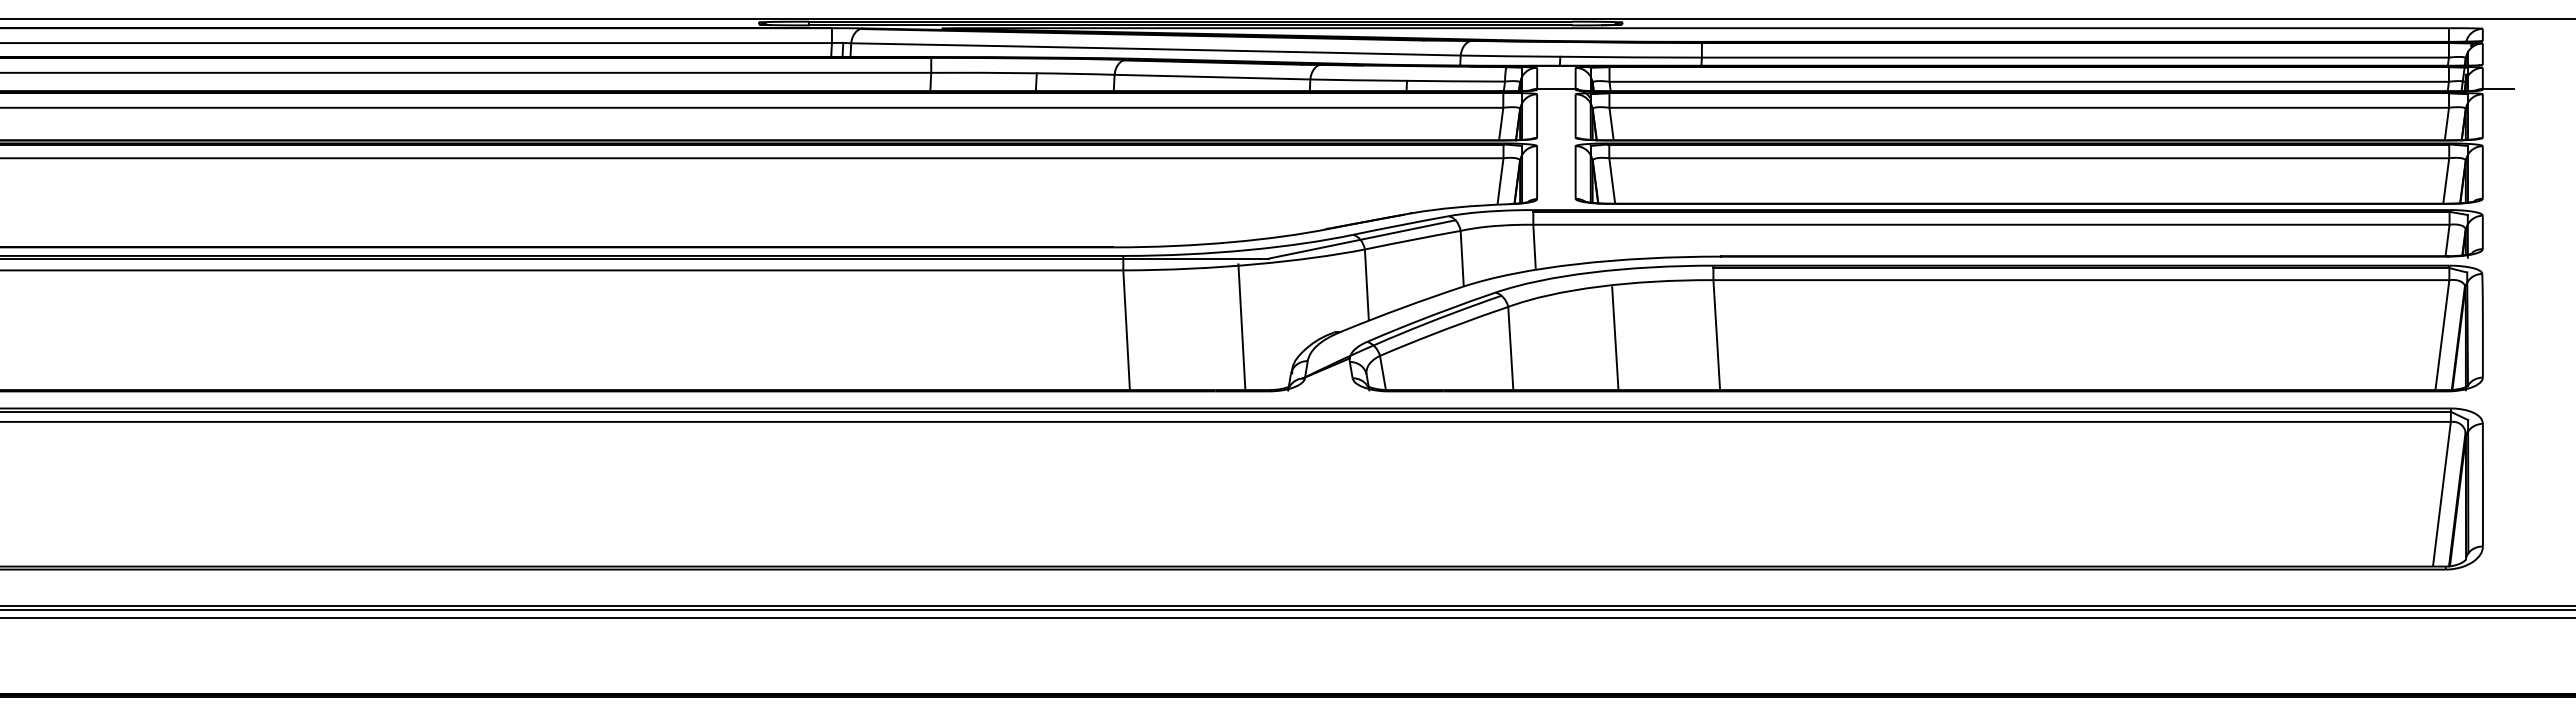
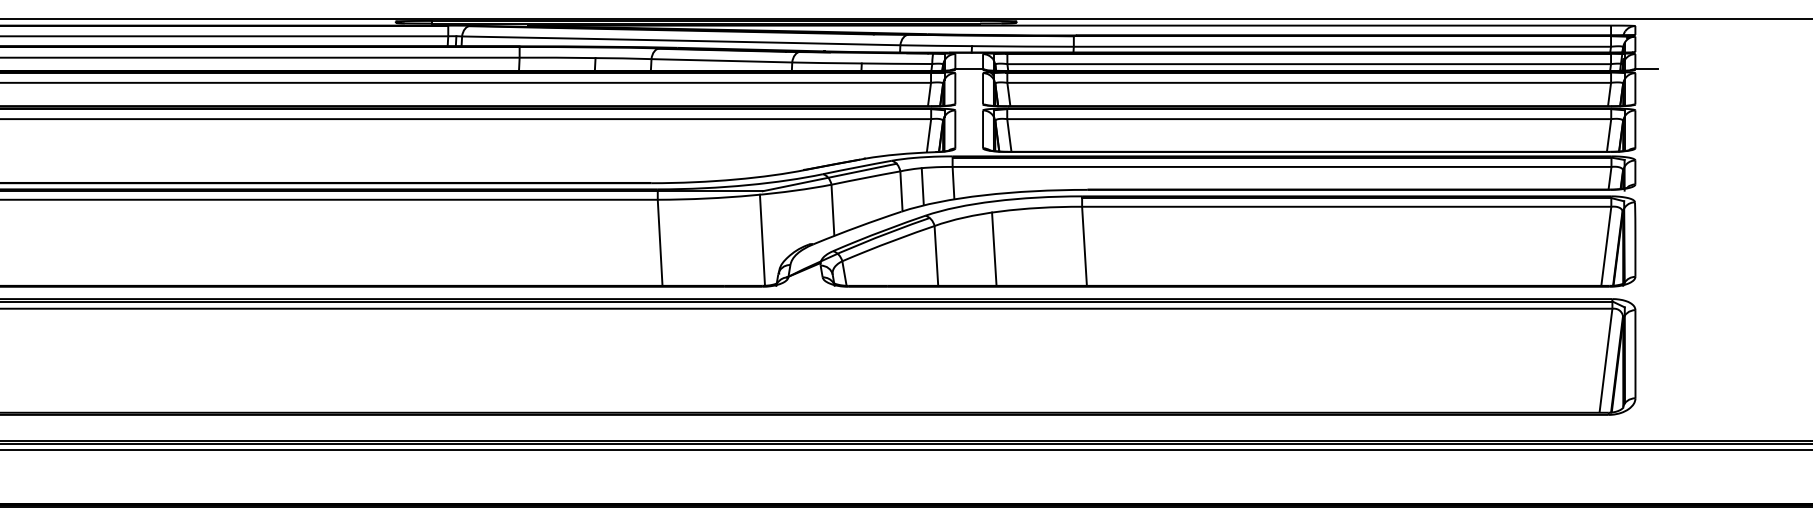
line: (1491, 251) -> (922, 186), added
line: (1241, 327) -> (762, 240), moved
line: (1615, 338) -> (994, 249), moved

